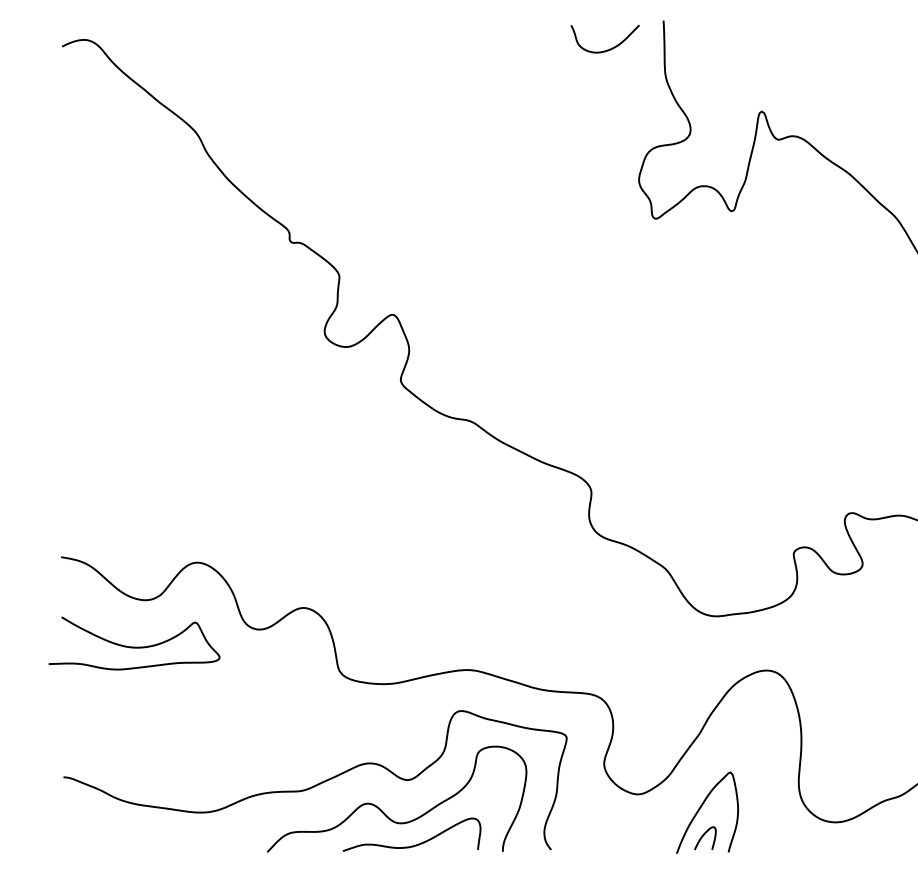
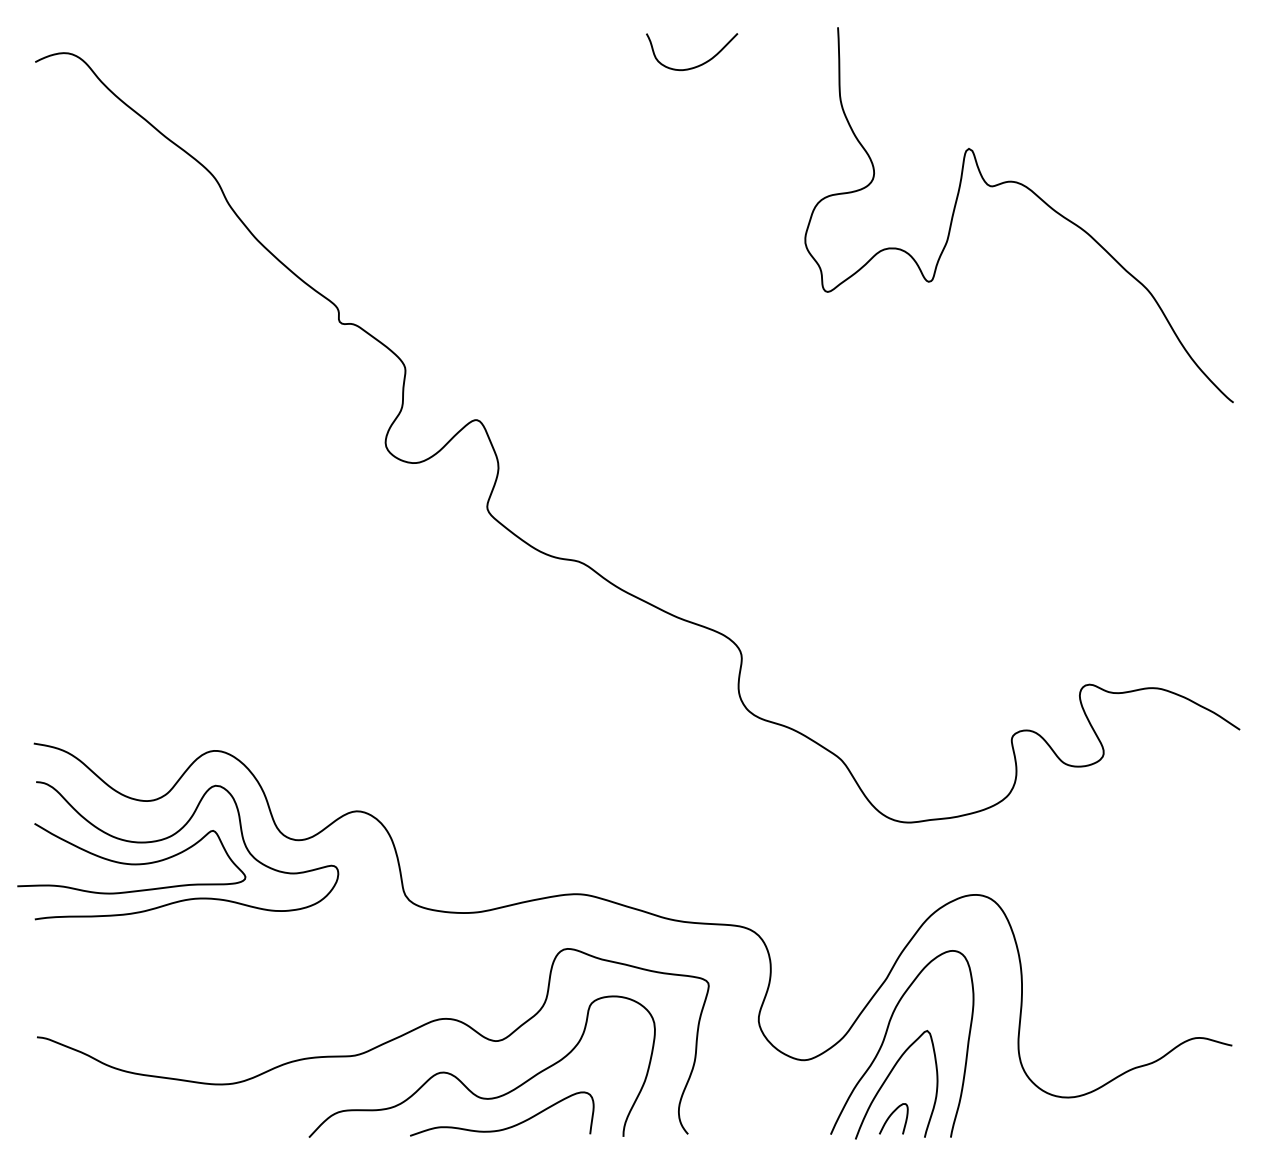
curve: (610, 48) -> (699, 64), moved
curve: (166, 626) -> (174, 835), added
curve: (699, 778) -> (885, 1038), added

